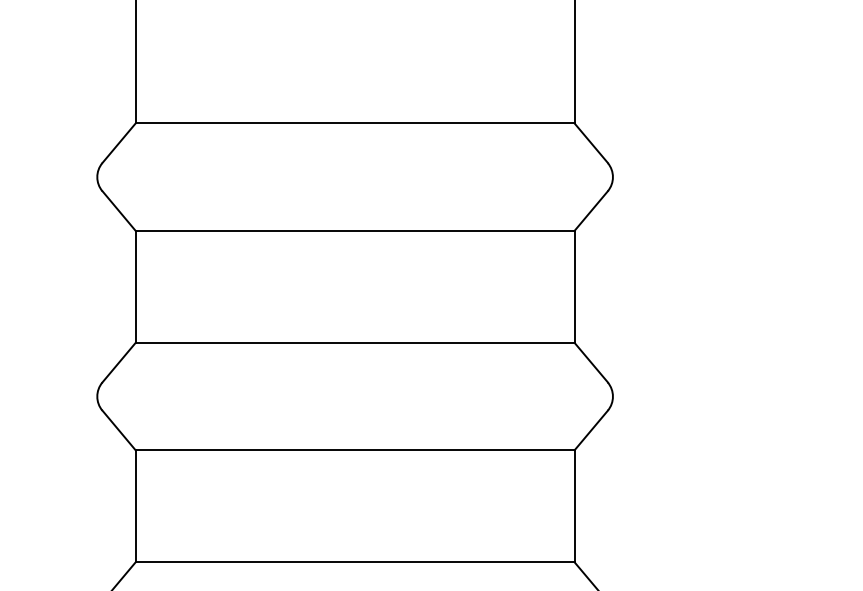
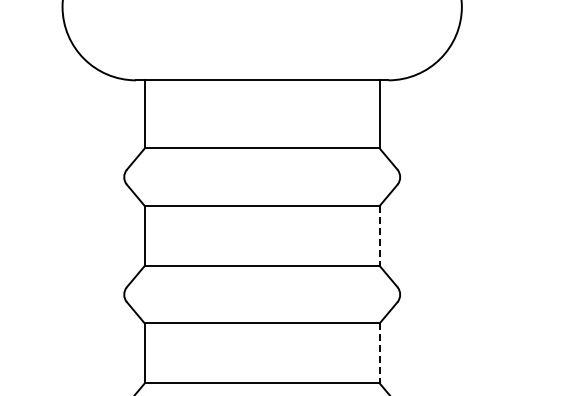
line: (574, 285) -> (379, 235), solid -> dashed
line: (574, 506) -> (379, 353), solid -> dashed

